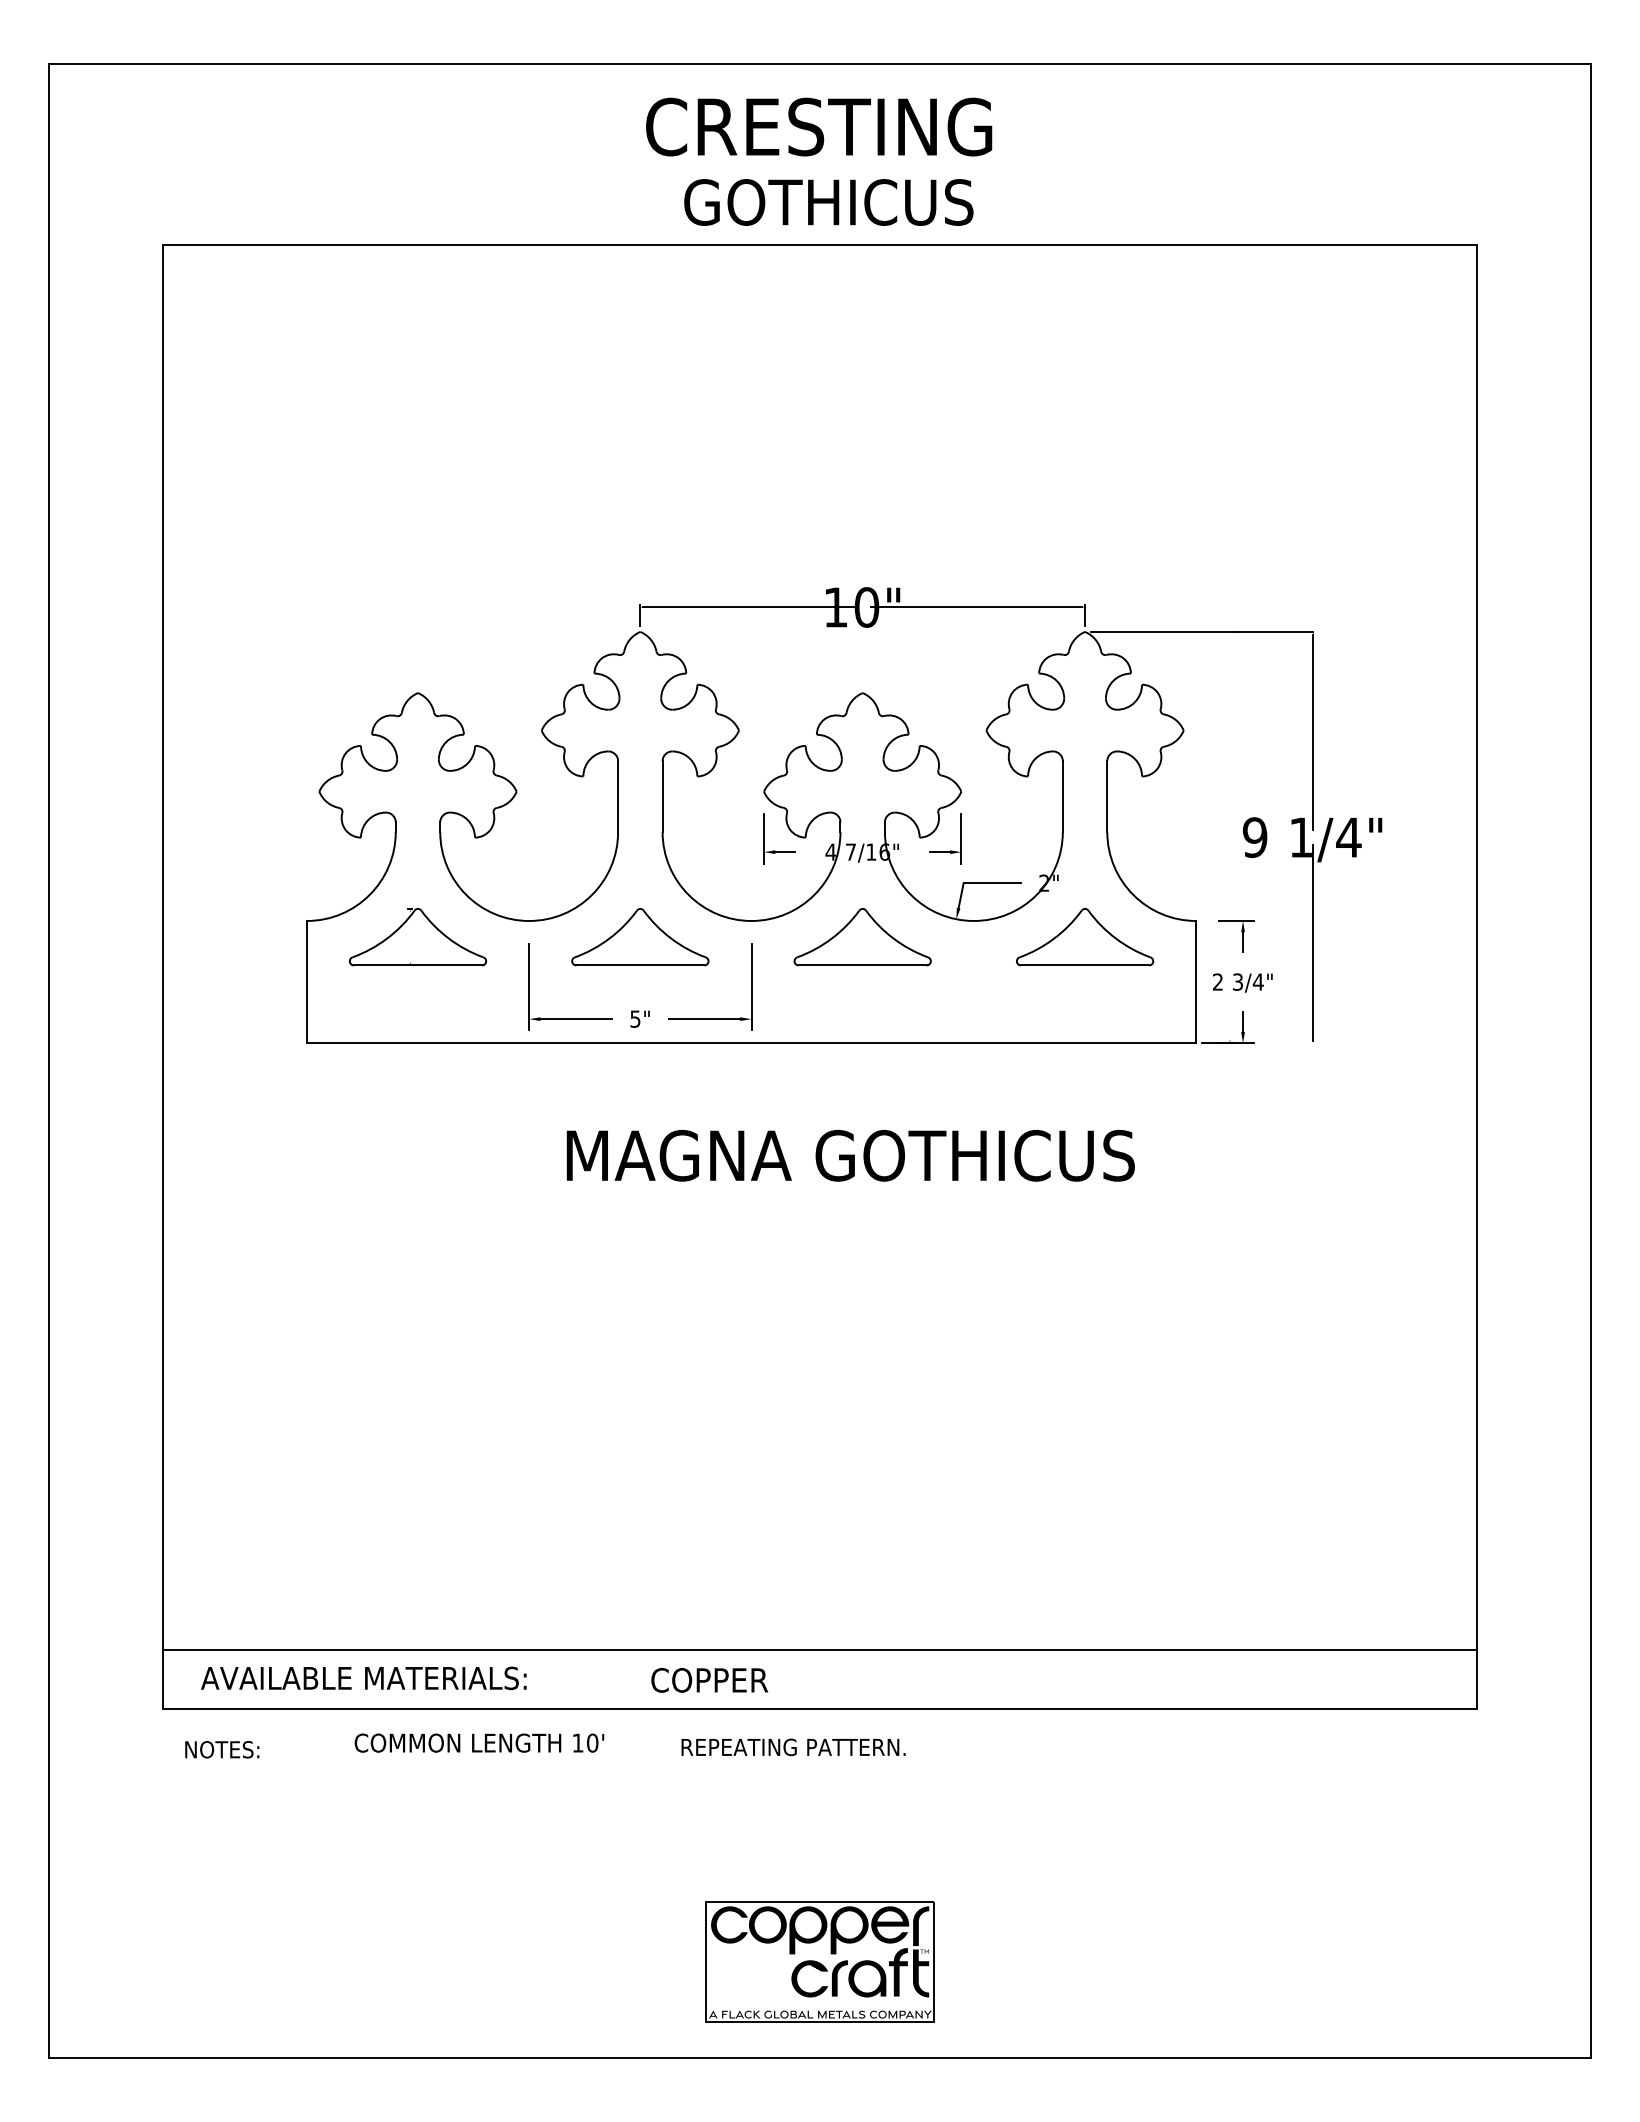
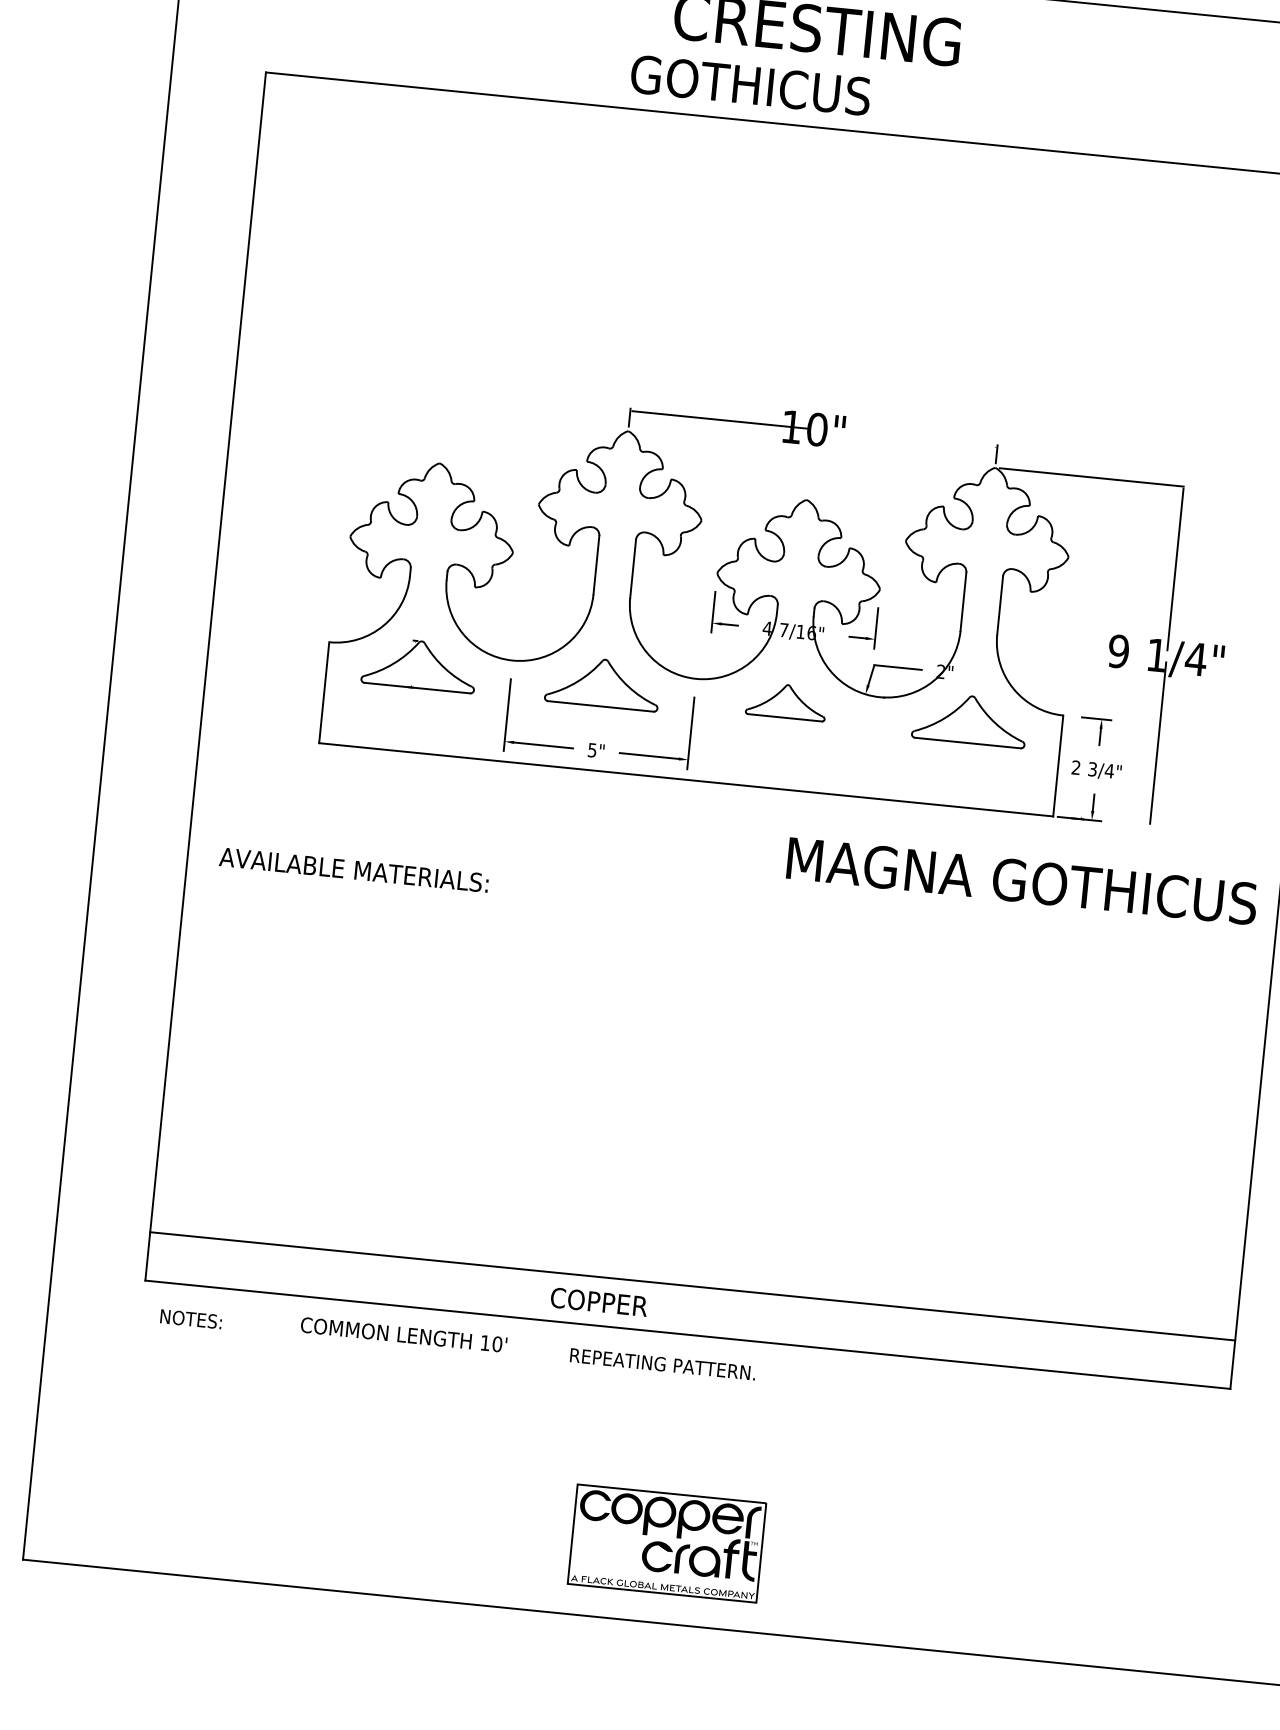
text: (828, 202) -> (750, 85), moved
line: (976, 607) -> (907, 438), removed
part: (862, 937) -> (786, 701), size x0.7
text: (850, 1155) -> (1021, 881), moved
text: (363, 1678) -> (353, 870), moved

